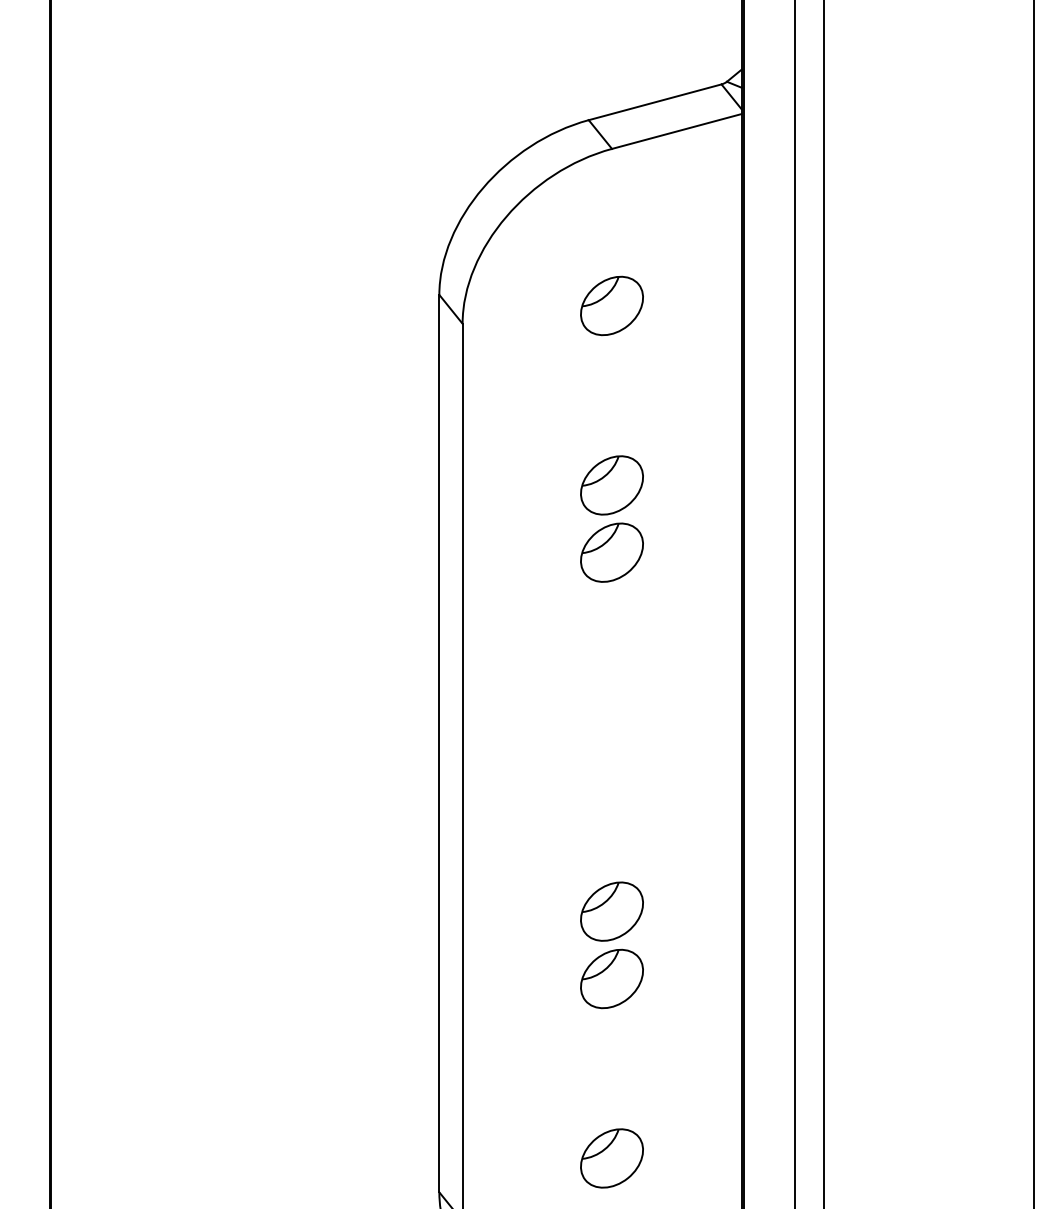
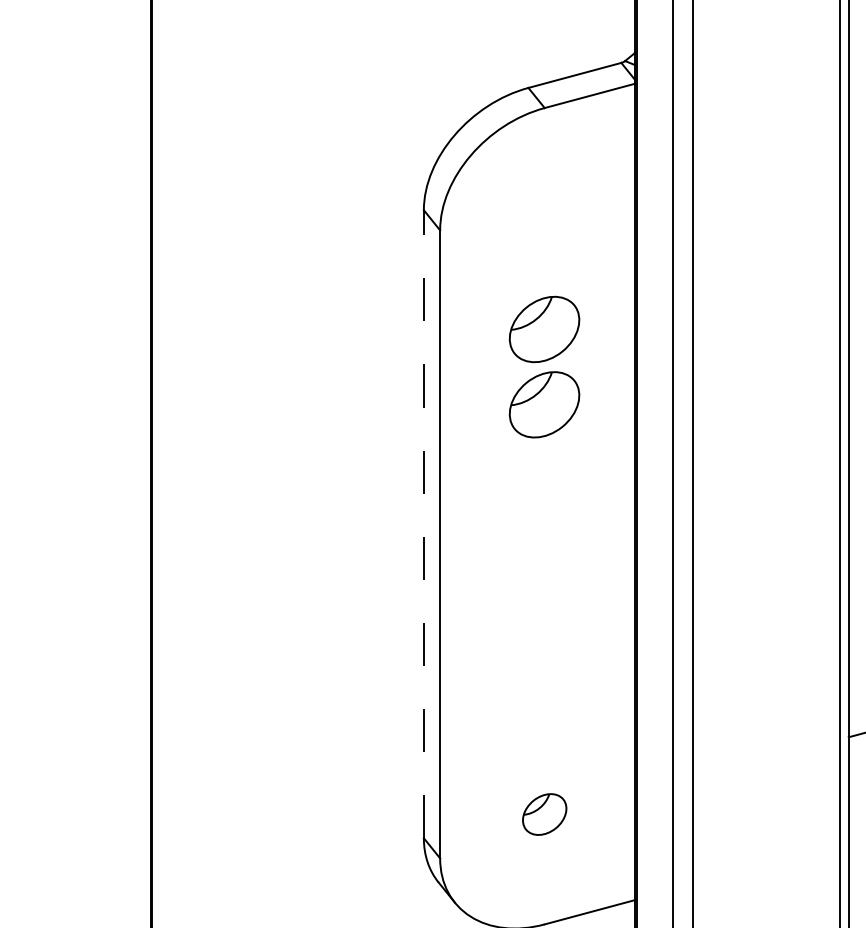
part: (611, 305) -> (544, 217), removed
part: (611, 518) -> (544, 366), size x1.6
line: (438, 742) -> (423, 523), solid -> dashed
part: (611, 945) -> (544, 665), removed

